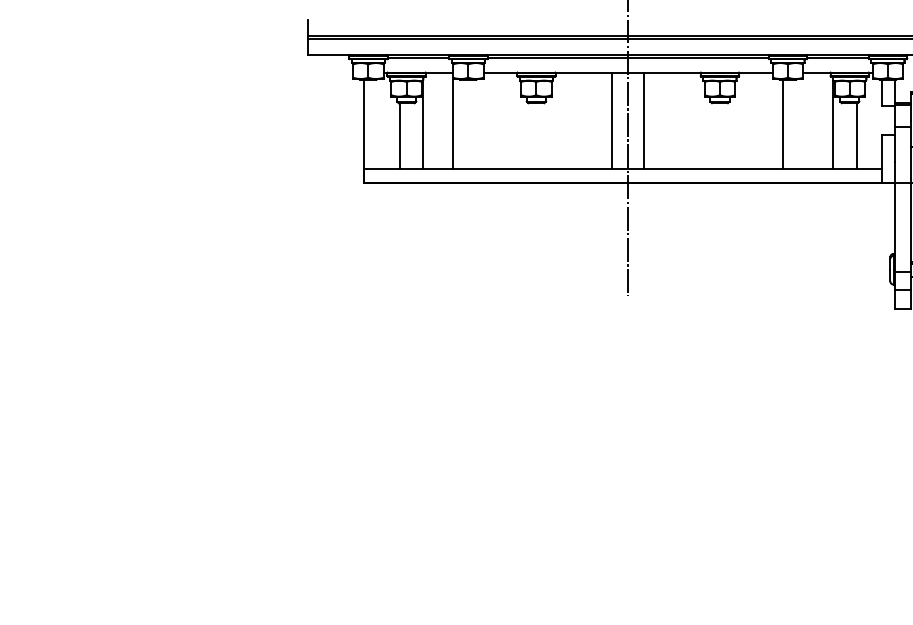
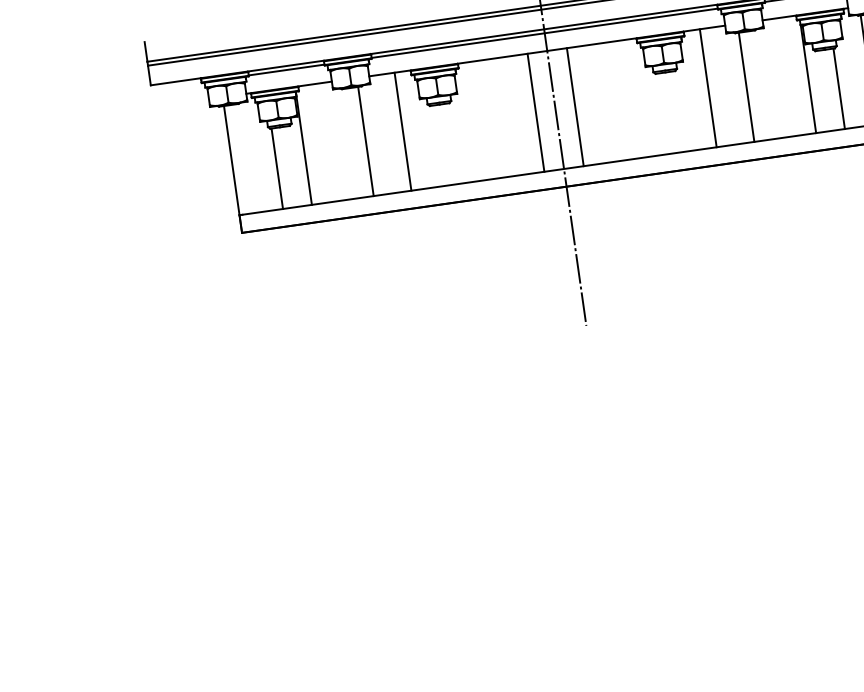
line: (504, 120) -> (403, 131), added
line: (752, 120) -> (708, 88), added
line: (452, 123) -> (365, 140), moved

